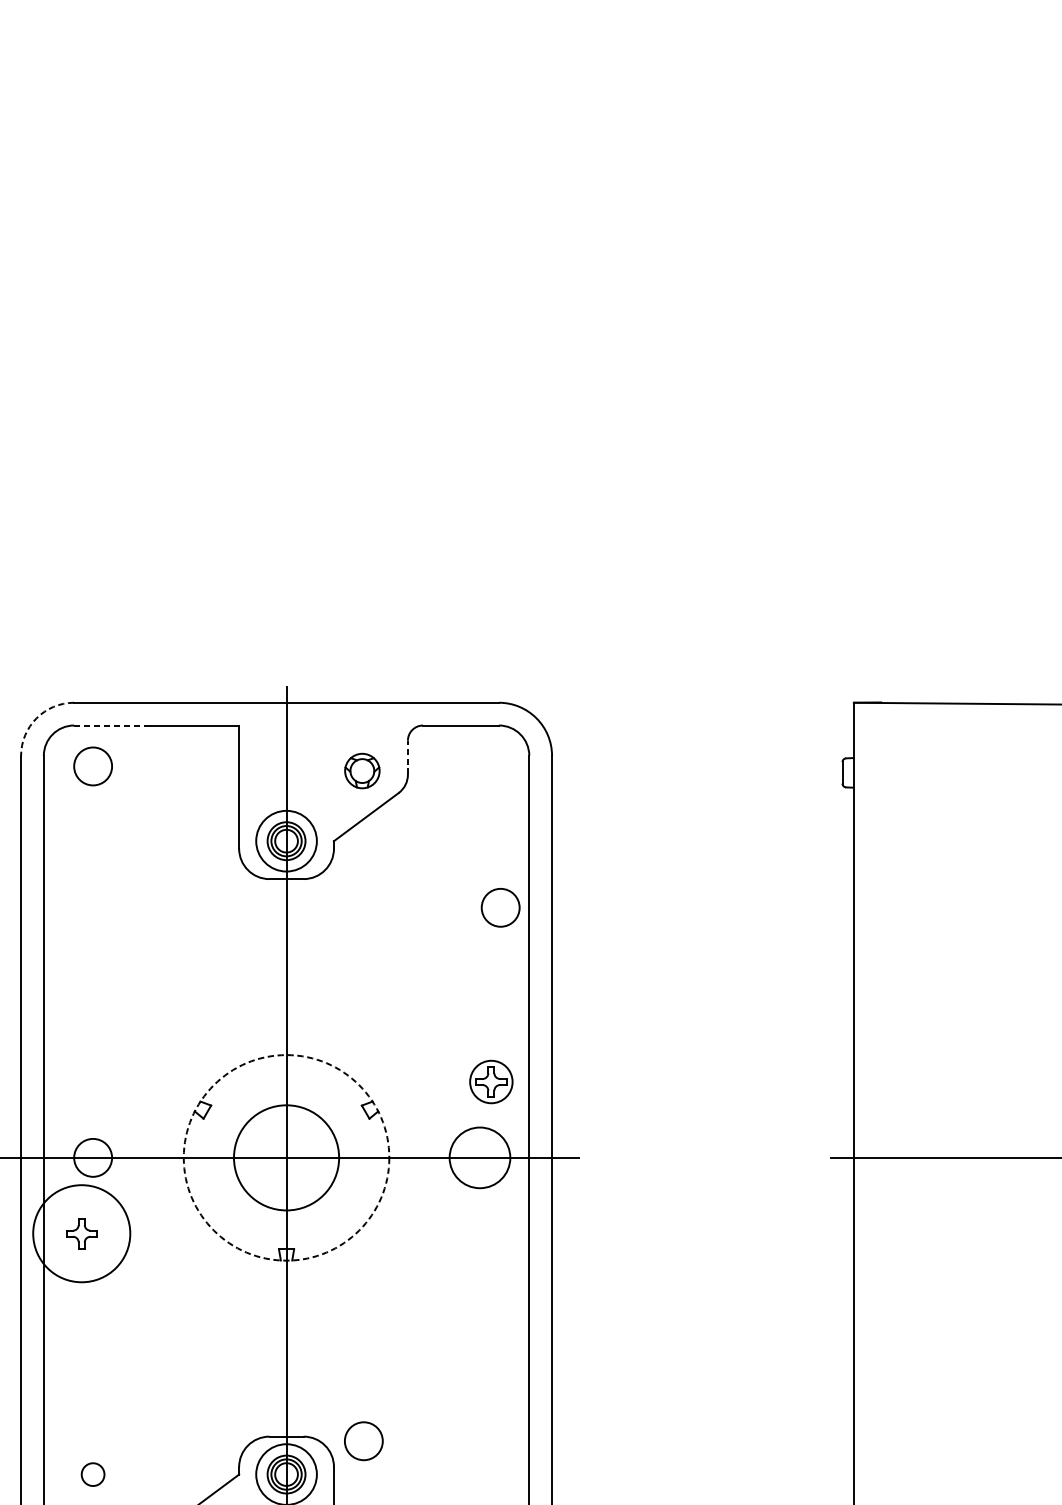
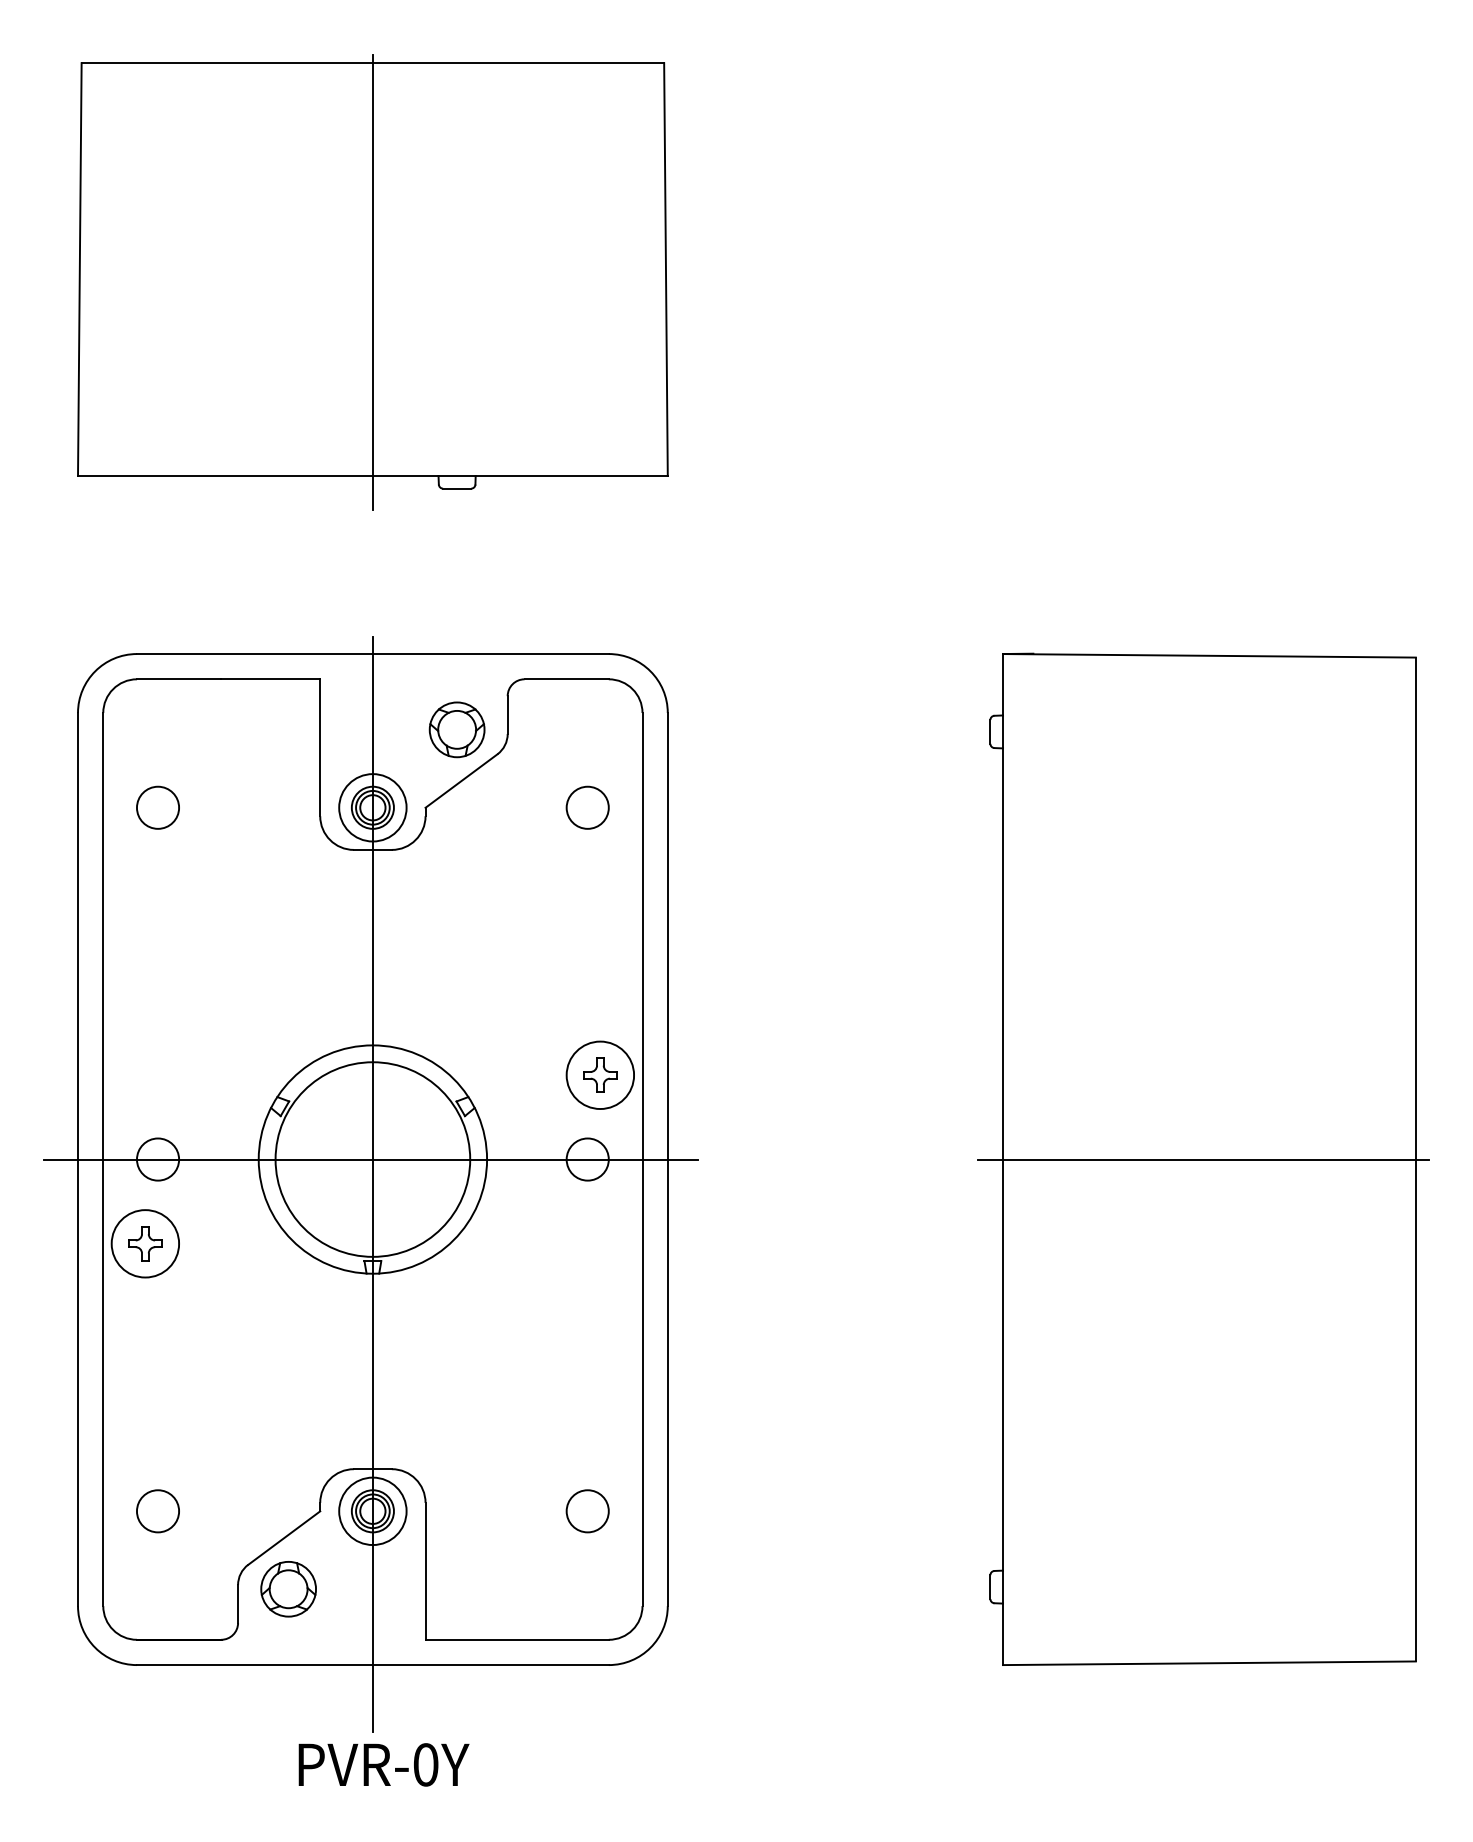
part: (286, 368) -> (372, 282), added
arc: (36, 718) -> (95, 671), dashed -> solid
line: (112, 725) -> (179, 679), dashed -> solid
line: (407, 758) -> (507, 715), dashed -> solid
circle: (92, 766) -> (157, 807), moved
part: (361, 770) -> (456, 729), size x1.43
circle: (500, 907) -> (587, 807), moved
circle: (491, 1082) -> (600, 1075), size x1.43
circle: (286, 1157) -> (372, 1159), dashed -> solid
circle: (286, 1157) -> (372, 1159), size x1.67
circle: (479, 1157) -> (587, 1159), size x0.62
circle: (81, 1233) -> (145, 1243), size x0.62
circle: (363, 1441) -> (587, 1511), moved
circle: (92, 1474) -> (157, 1511), size x1.67

